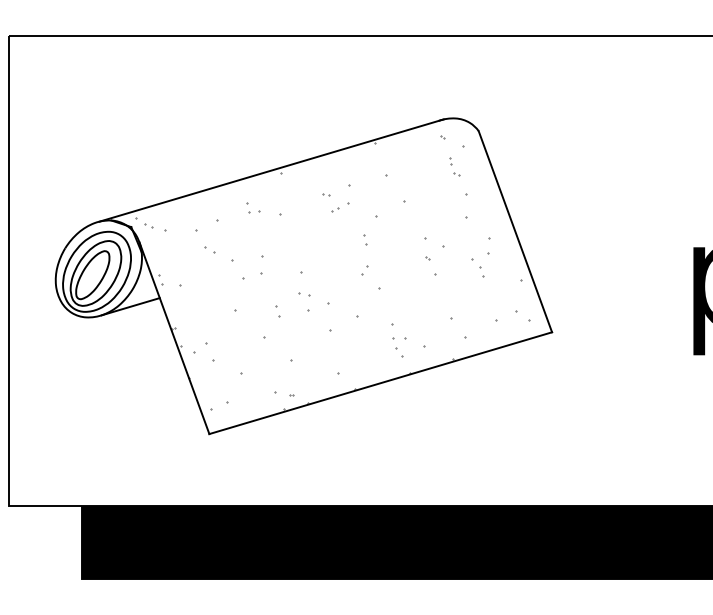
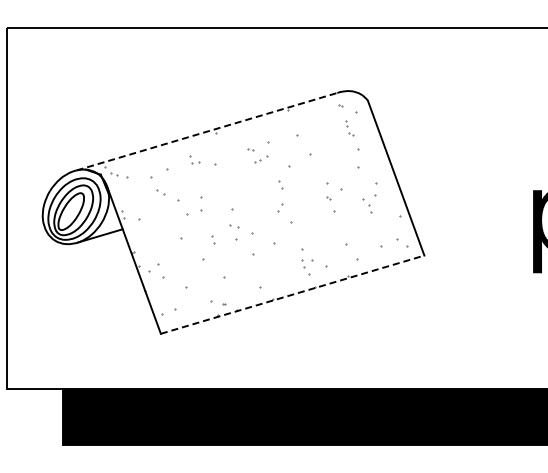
line: (271, 170) -> (208, 131), solid -> dashed
line: (381, 382) -> (293, 294), solid -> dashed

